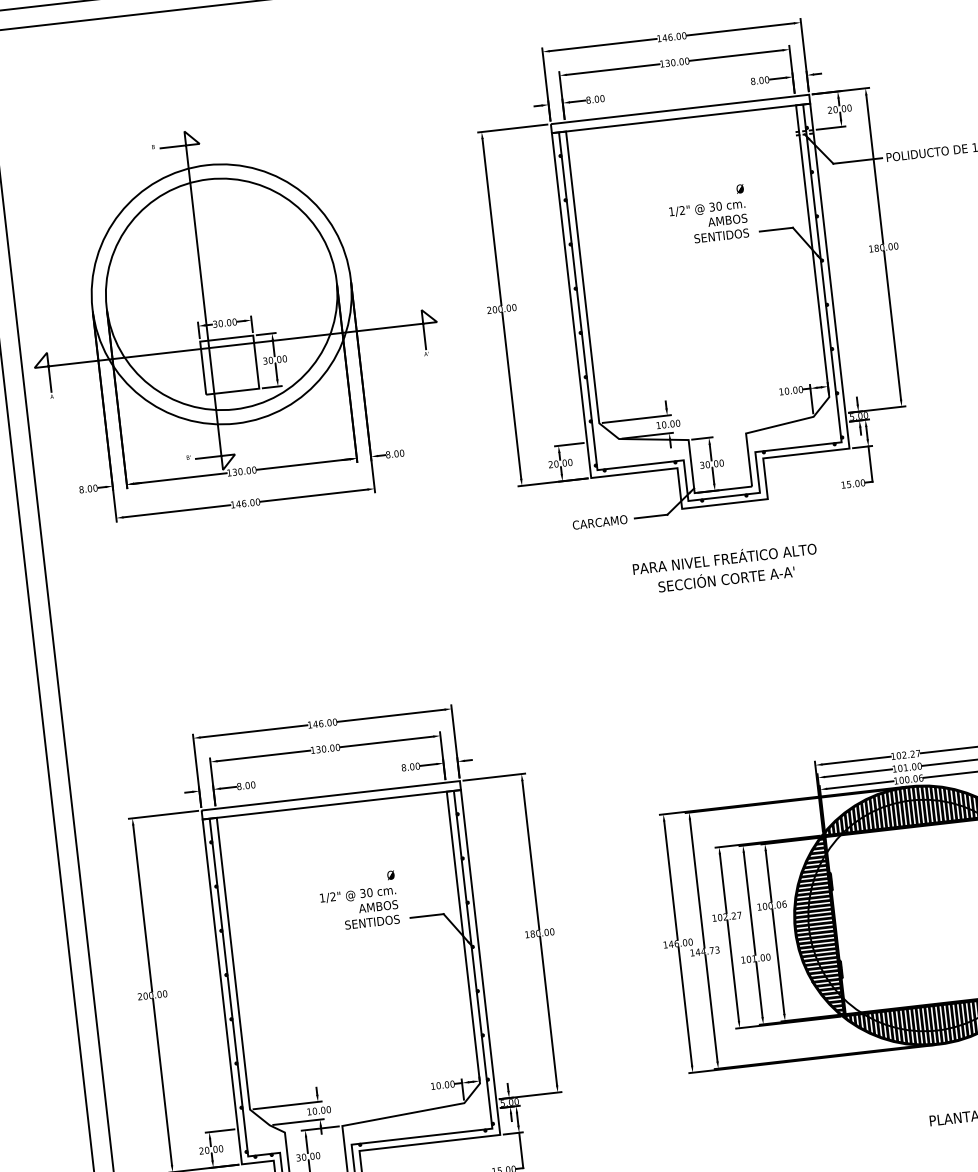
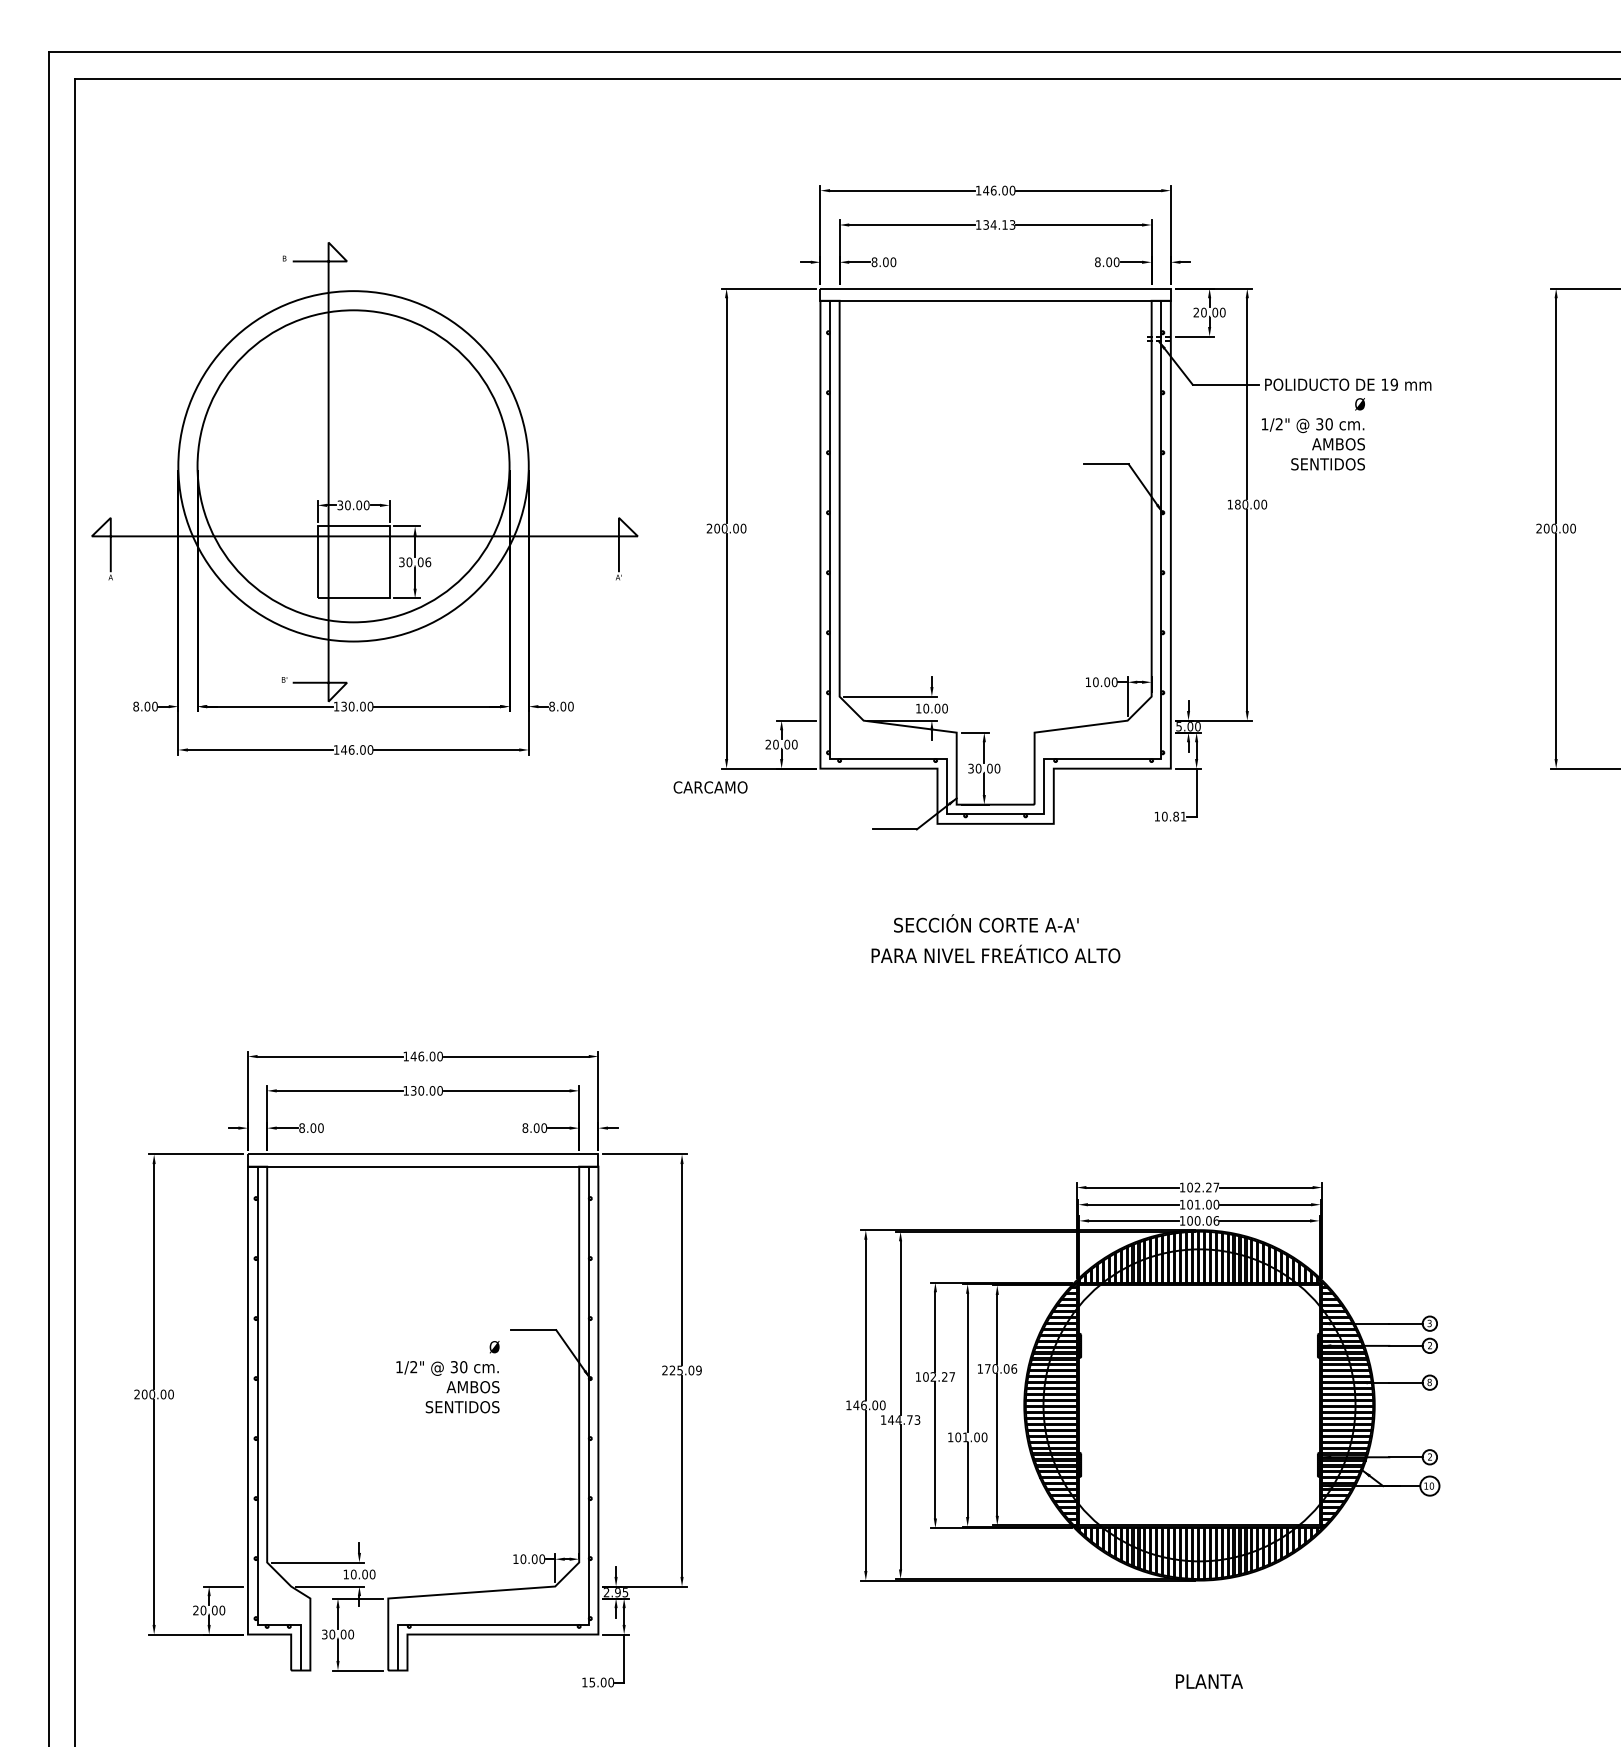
text: (679, 61) -> (1002, 224), 130.00 -> 134.13
text: (708, 215) -> (1313, 434), moved
text: (284, 358) -> (428, 561), 30.00 -> 30.06
text: (856, 483) -> (1174, 816), 15.00 -> 10.81
text: (600, 522) -> (710, 787), moved
text: (724, 557) -> (995, 953), moved
text: (358, 901) -> (447, 1377), moved
text: (764, 906) -> (987, 1368), 100.06 -> 170.06
text: (539, 933) -> (681, 1370), 180.00 -> 225.09
text: (509, 1102) -> (615, 1592), 5.00 -> 2.95

